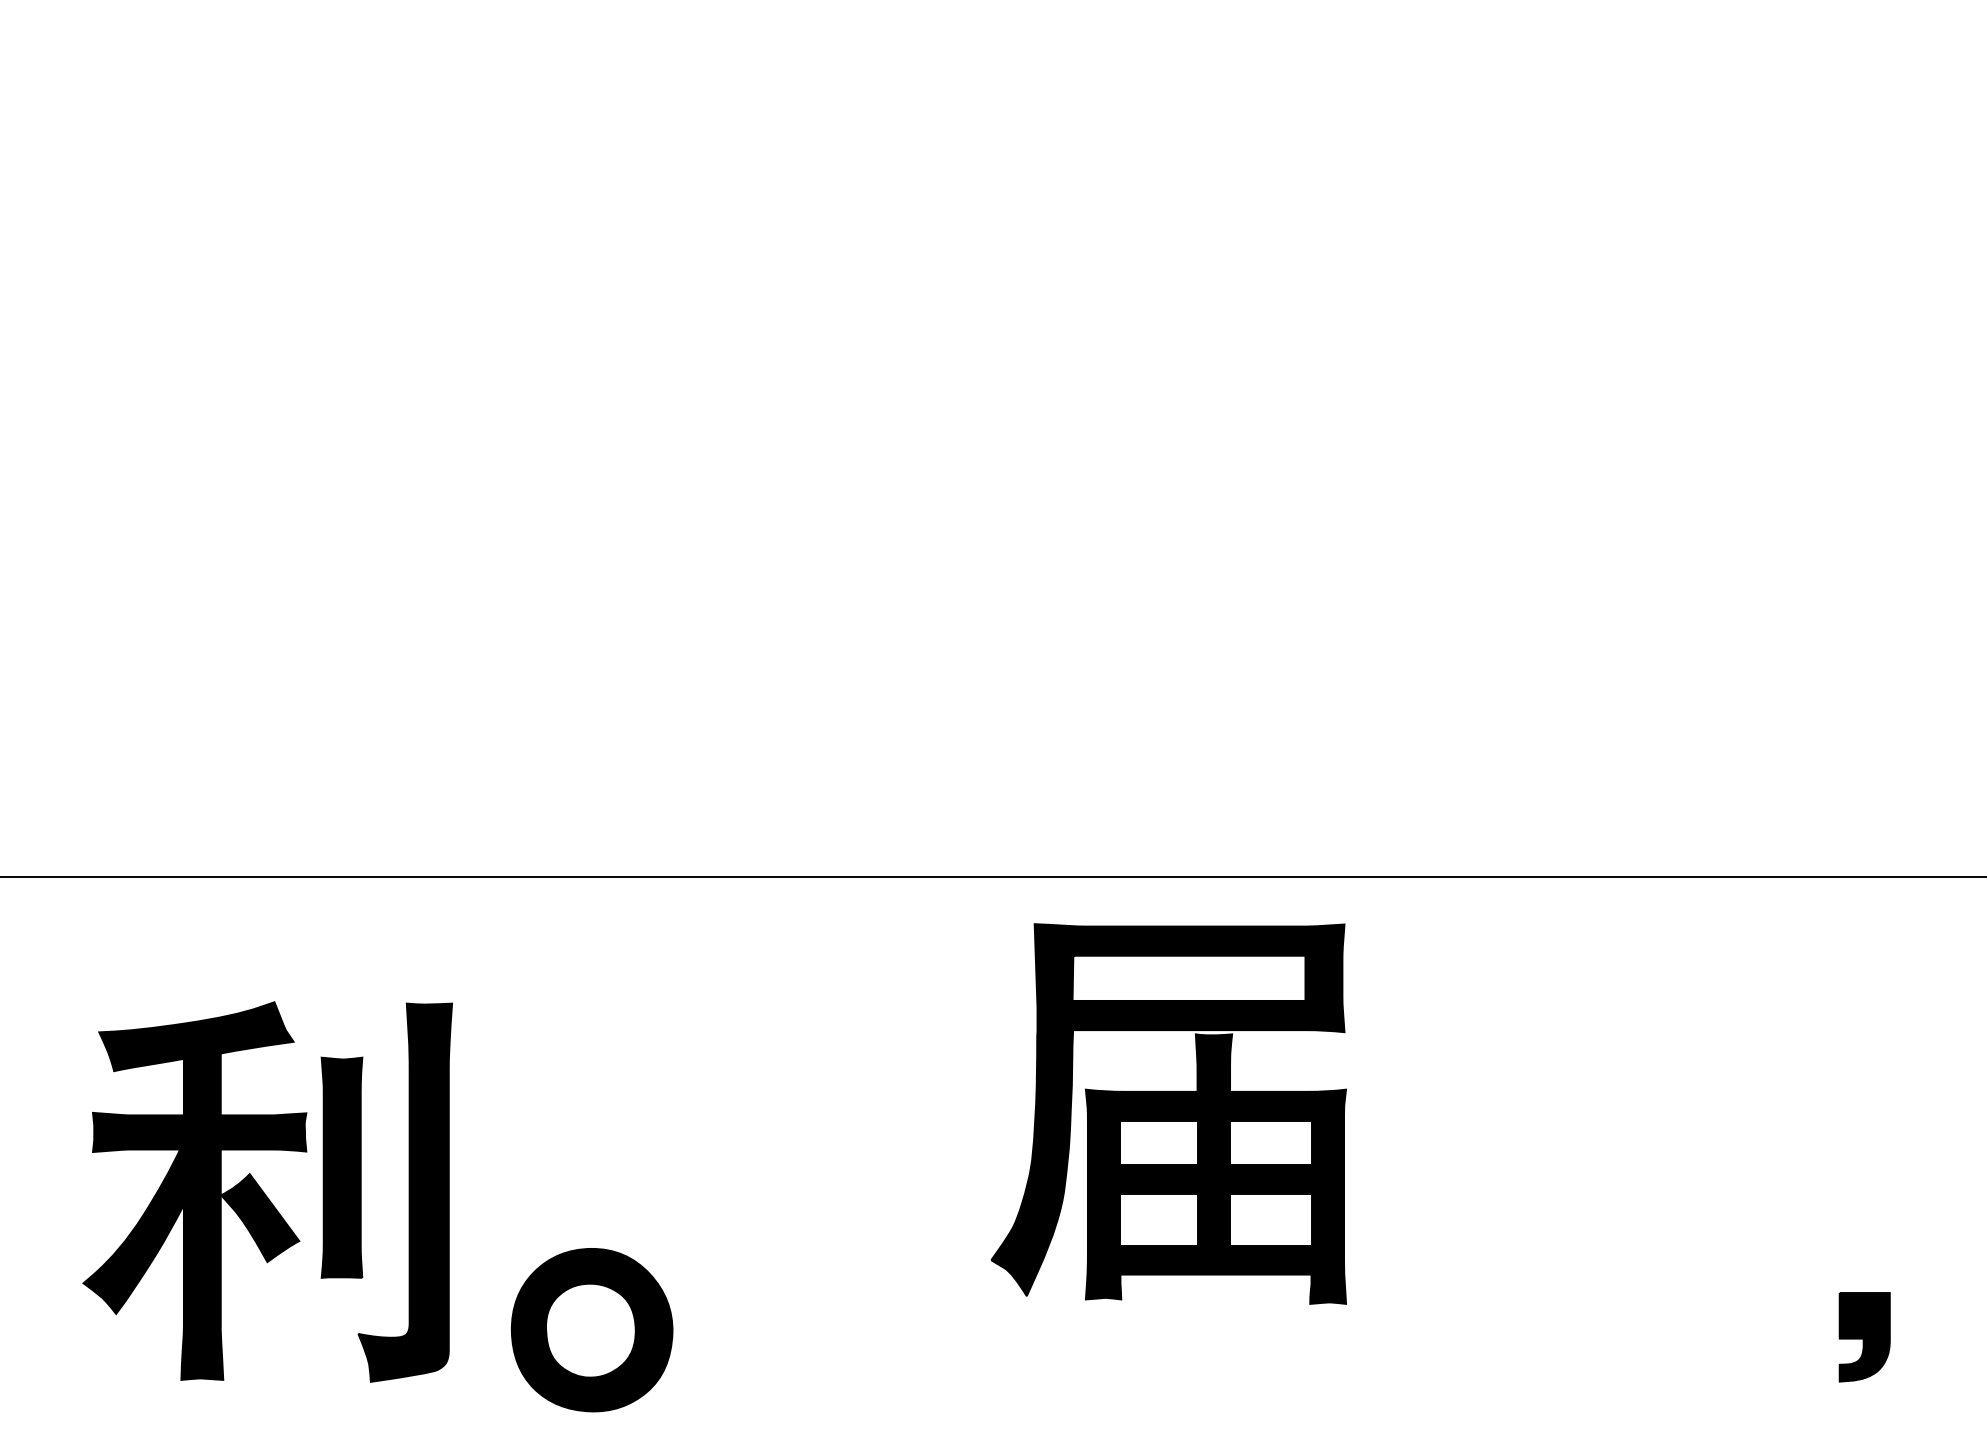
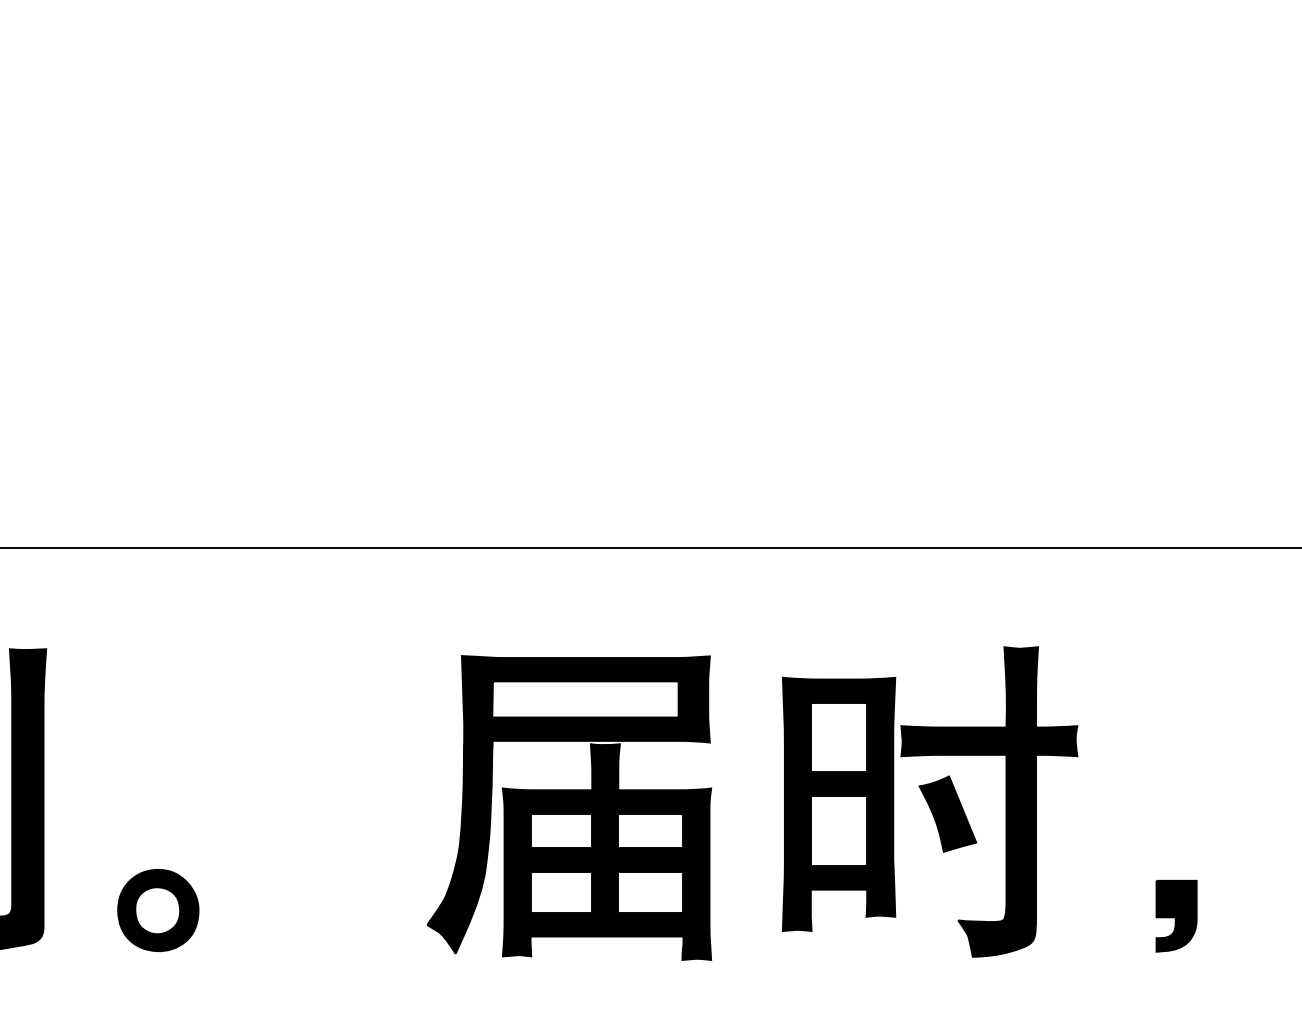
part: (1168, 1113) -> (569, 807), moved
part: (1556, 1194) -> (929, 801), added
part: (592, 1329) -> (158, 910), size x0.62

